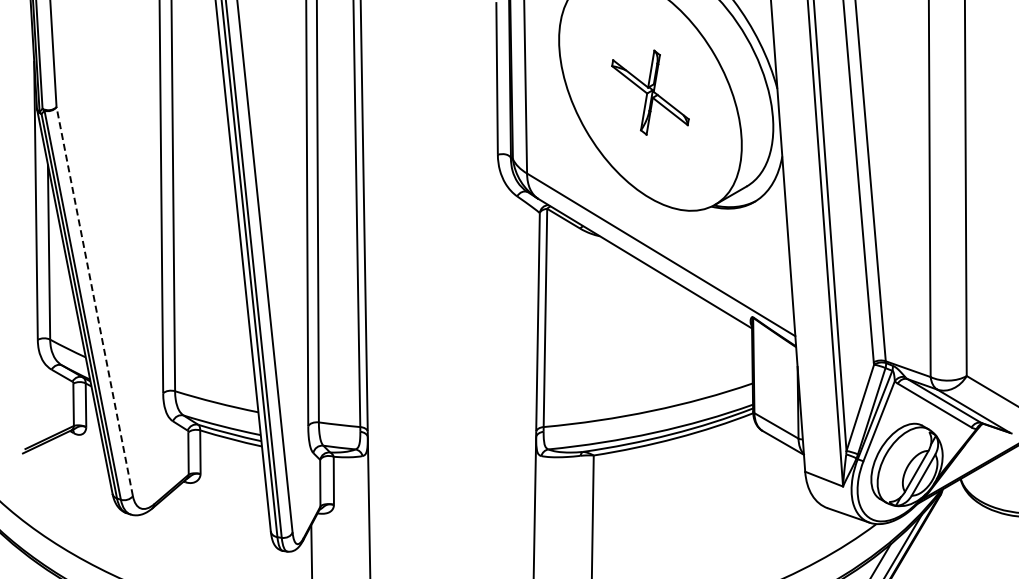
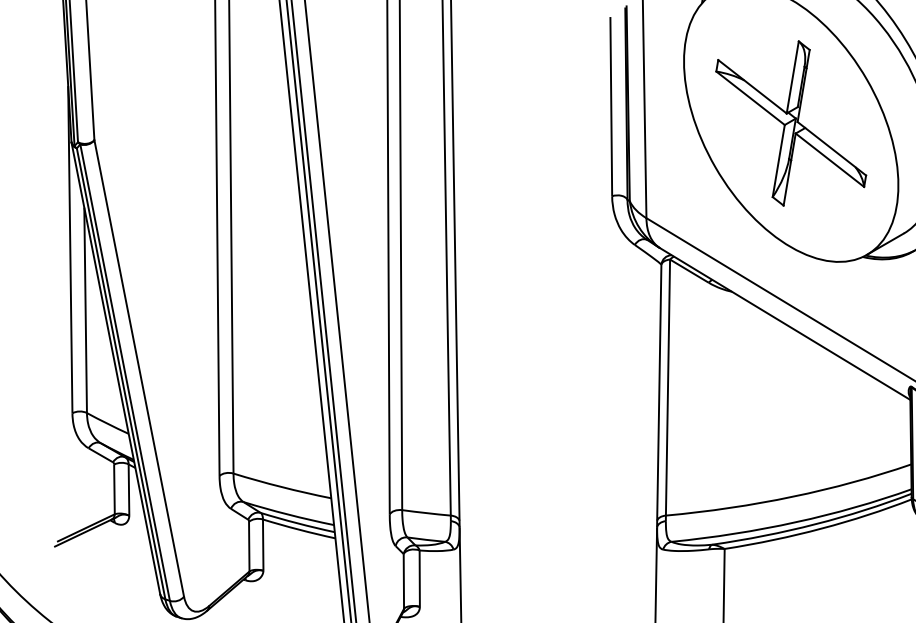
part: (650, 92) -> (791, 123), size x1.67
line: (94, 301) -> (138, 368), dashed -> solid

